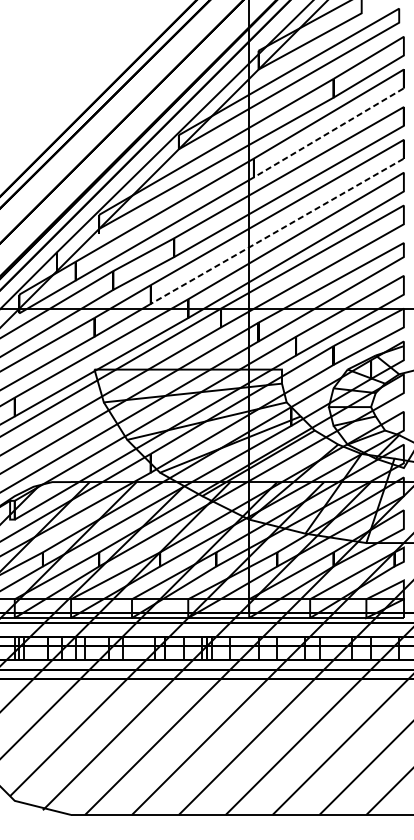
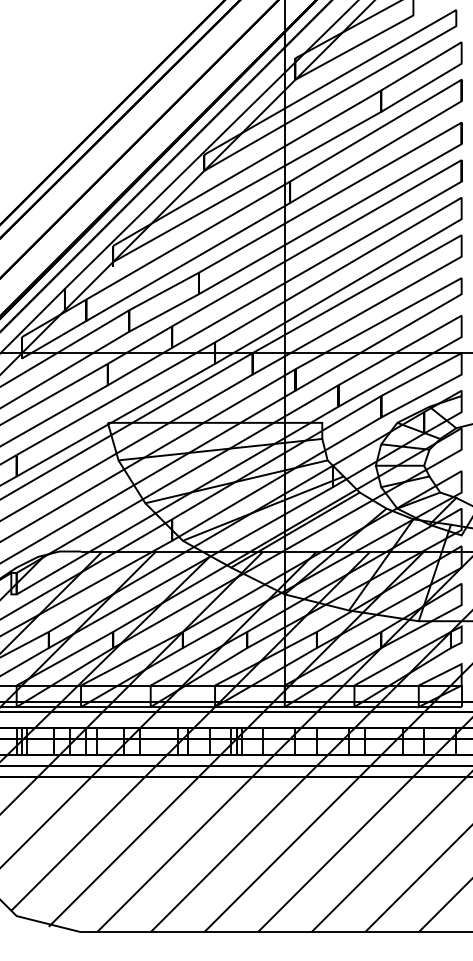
line: (328, 133) -> (375, 152), dashed -> solid
line: (276, 231) -> (316, 264), dashed -> solid

